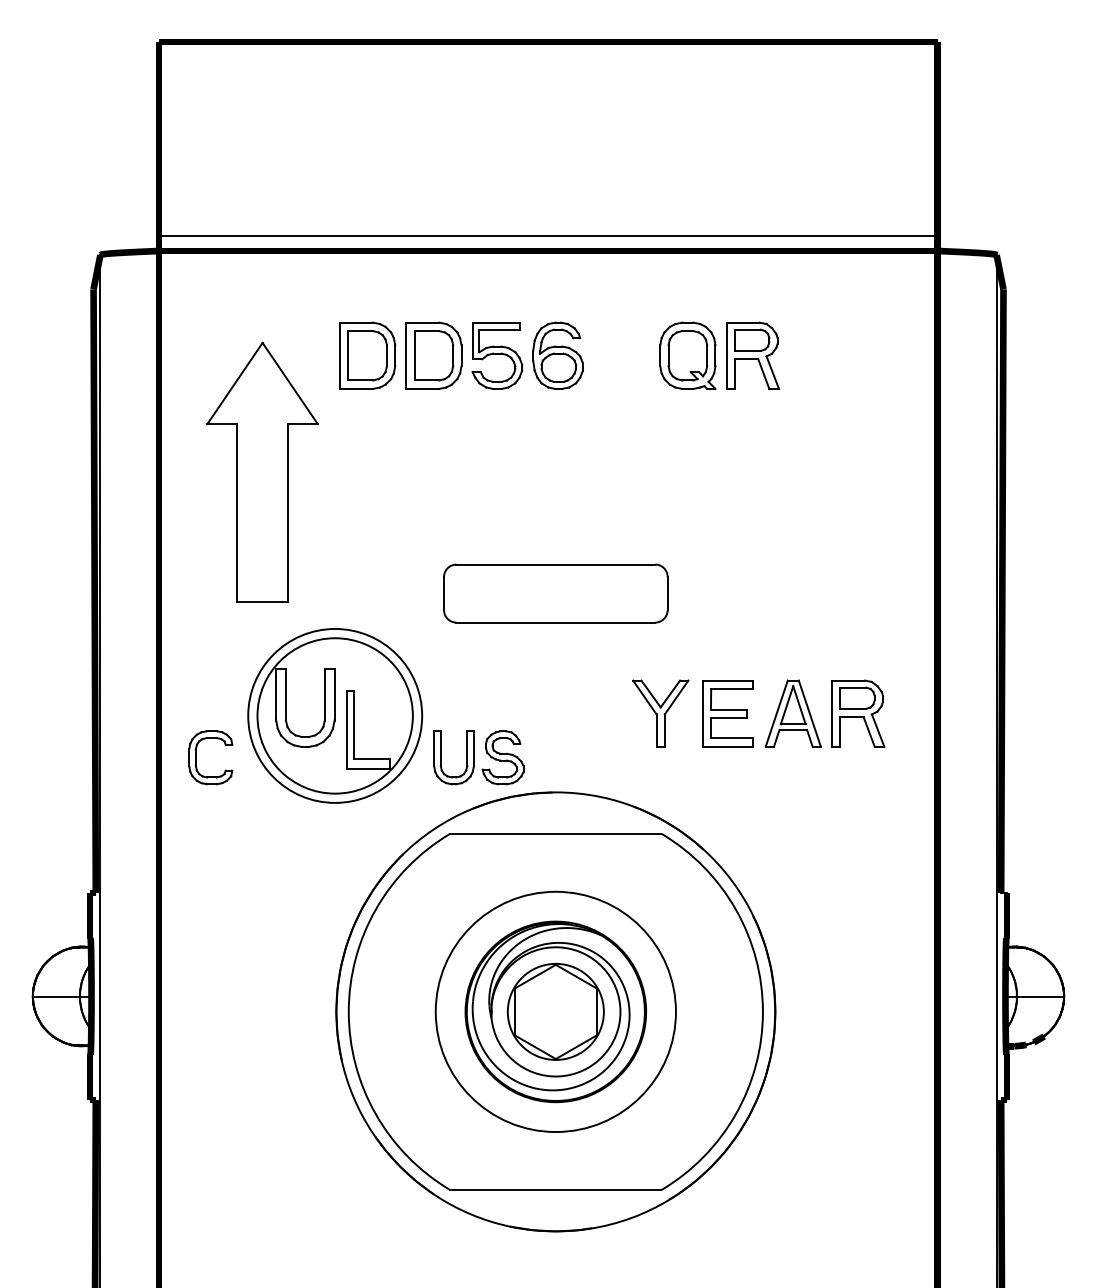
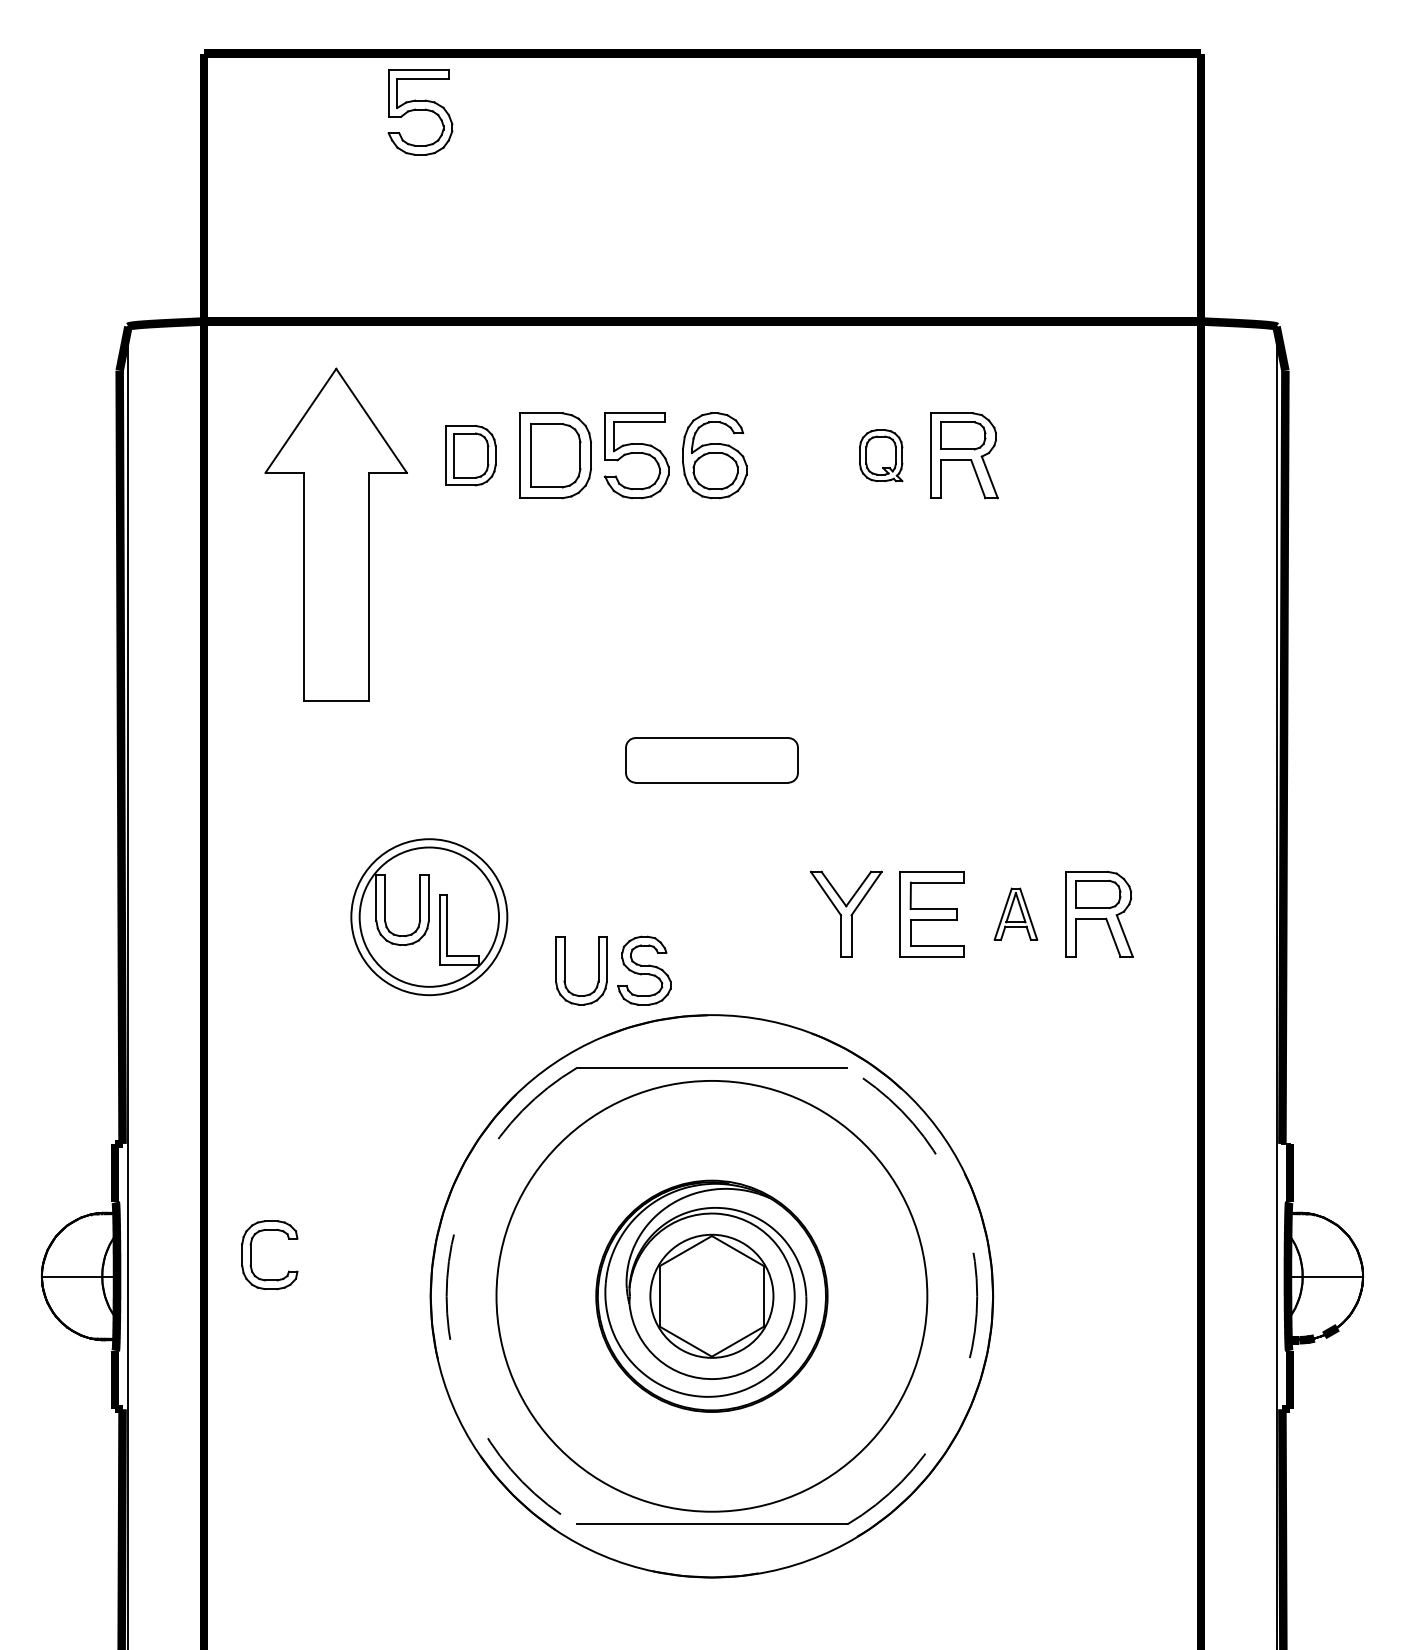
part: (328, 87) -> (420, 112), added
line: (548, 236) -> (702, 302), removed
part: (367, 355) -> (470, 455), size x0.7
part: (687, 355) -> (880, 455), size x0.6
part: (262, 471) -> (336, 533), moved
part: (555, 593) -> (711, 760), size x0.6
part: (792, 713) -> (1015, 914), size x0.6
part: (335, 715) -> (429, 916), size x0.7
part: (196, 757) -> (251, 1254), moved
arc: (348, 1011) -> (446, 1295), solid -> dashed
circle: (555, 1011) -> (711, 1295), size x1.4
arc: (762, 1011) -> (976, 1295), solid -> dashed

